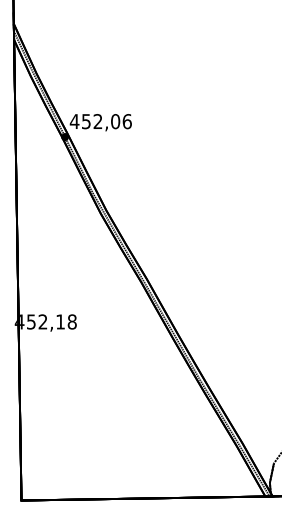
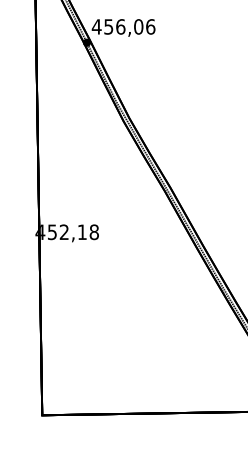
text: (97, 121) -> (120, 26), 452,06 -> 456,06

